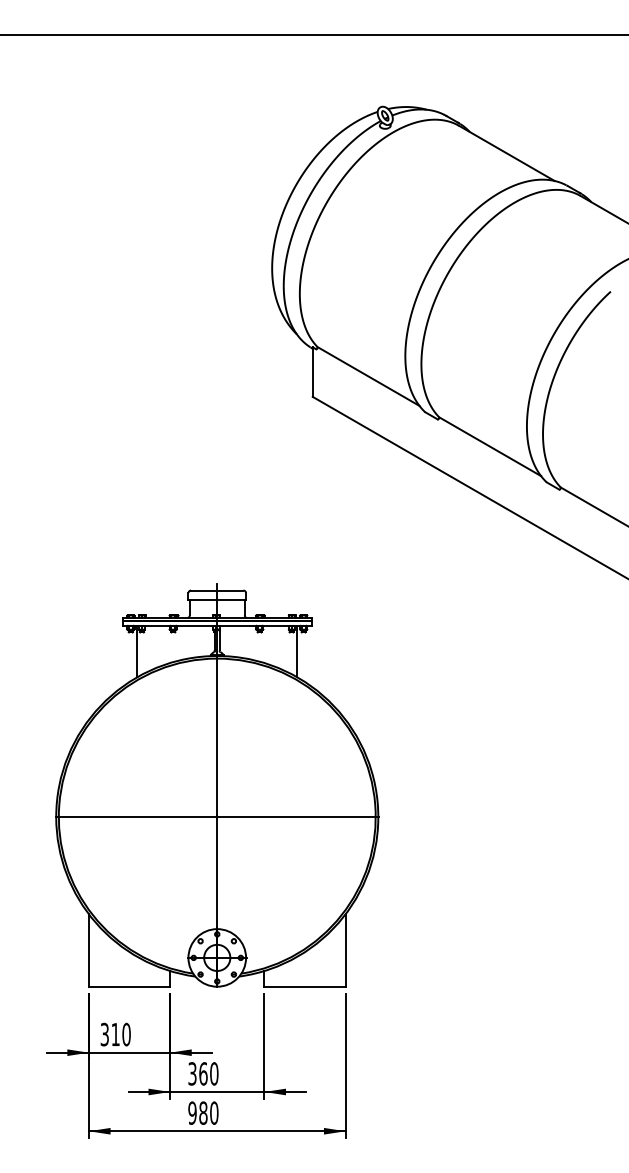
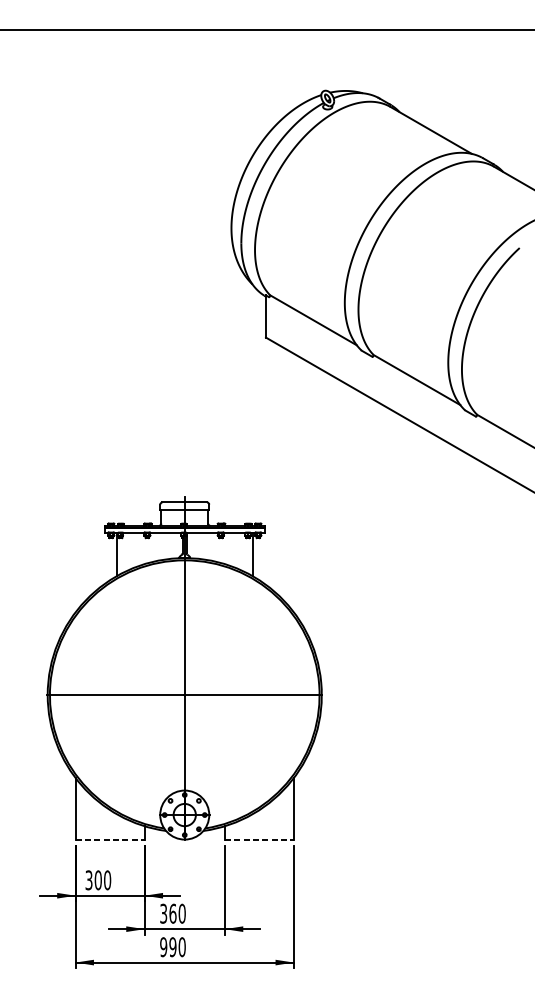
line: (129, 987) -> (110, 840), solid -> dashed
line: (304, 987) -> (258, 840), solid -> dashed
text: (115, 1034) -> (98, 880), 310 -> 300
text: (203, 1112) -> (173, 946), 980 -> 990

